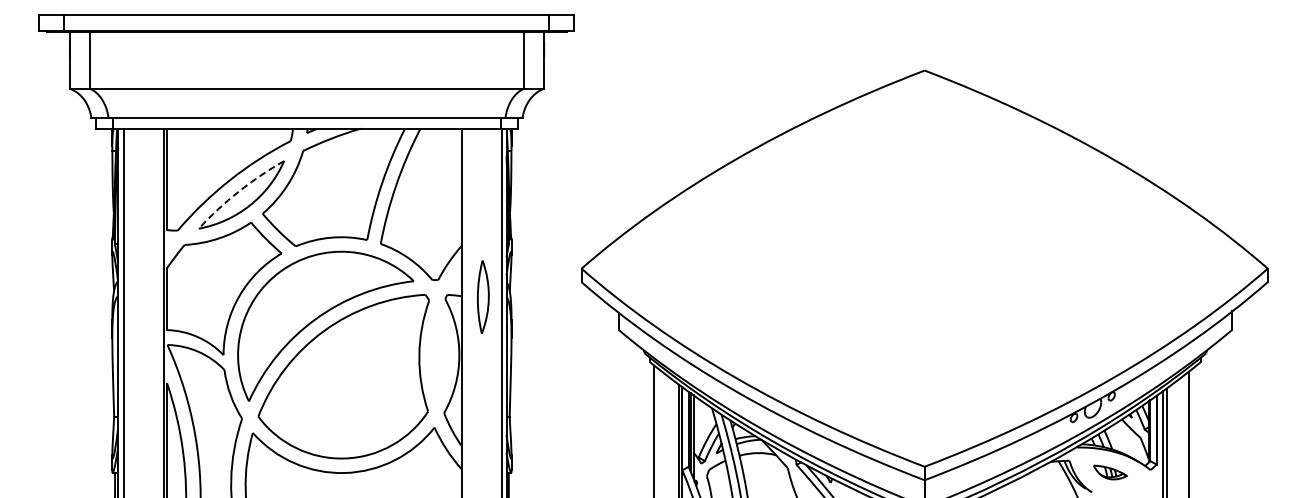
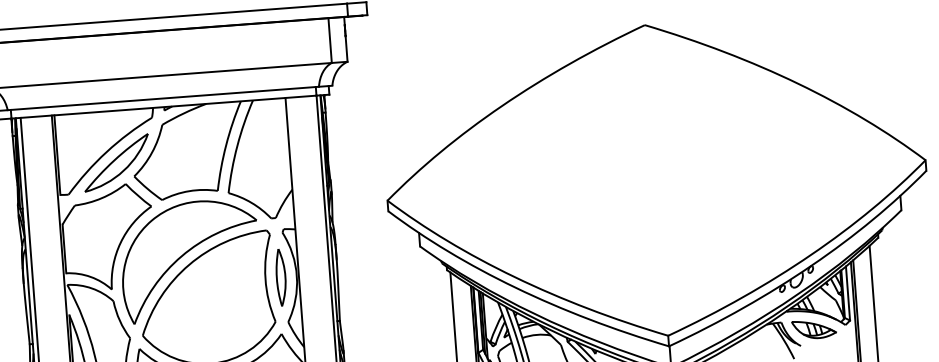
arc: (238, 191) -> (113, 160), dashed -> solid
part: (482, 296) -> (280, 277), moved
part: (1110, 472) -> (814, 329), size x1.67

